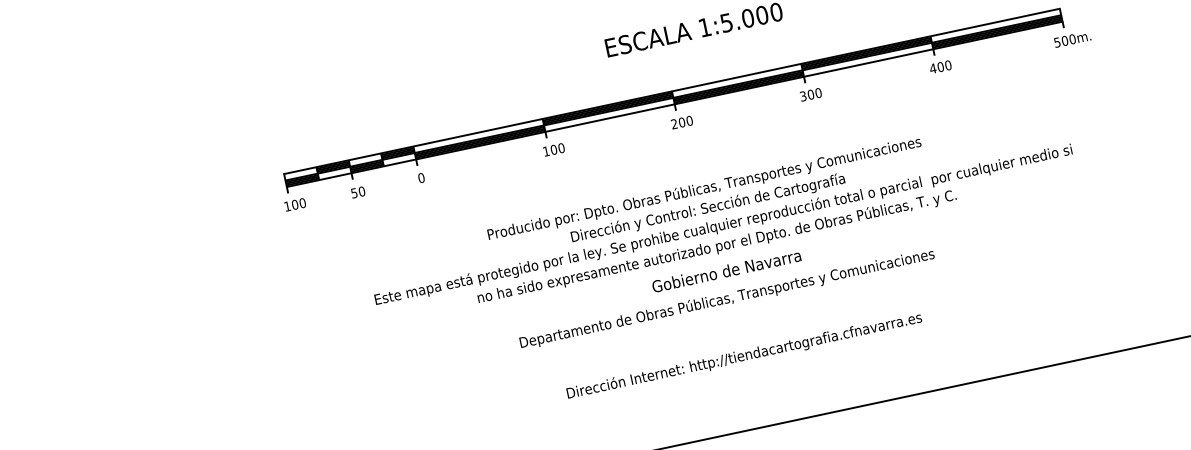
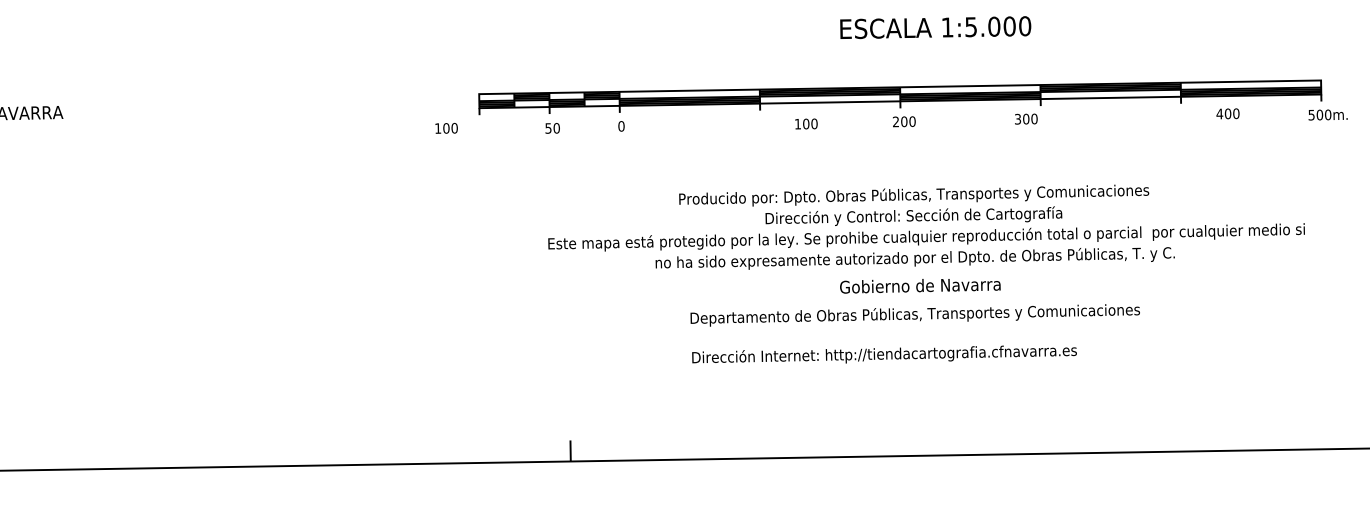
text: (940, 66) -> (1227, 113), moved
text: (811, 94) -> (1026, 118), moved
text: (554, 149) -> (806, 123), moved
text: (295, 203) -> (446, 127), moved
text: (744, 355) -> (884, 354), moved

